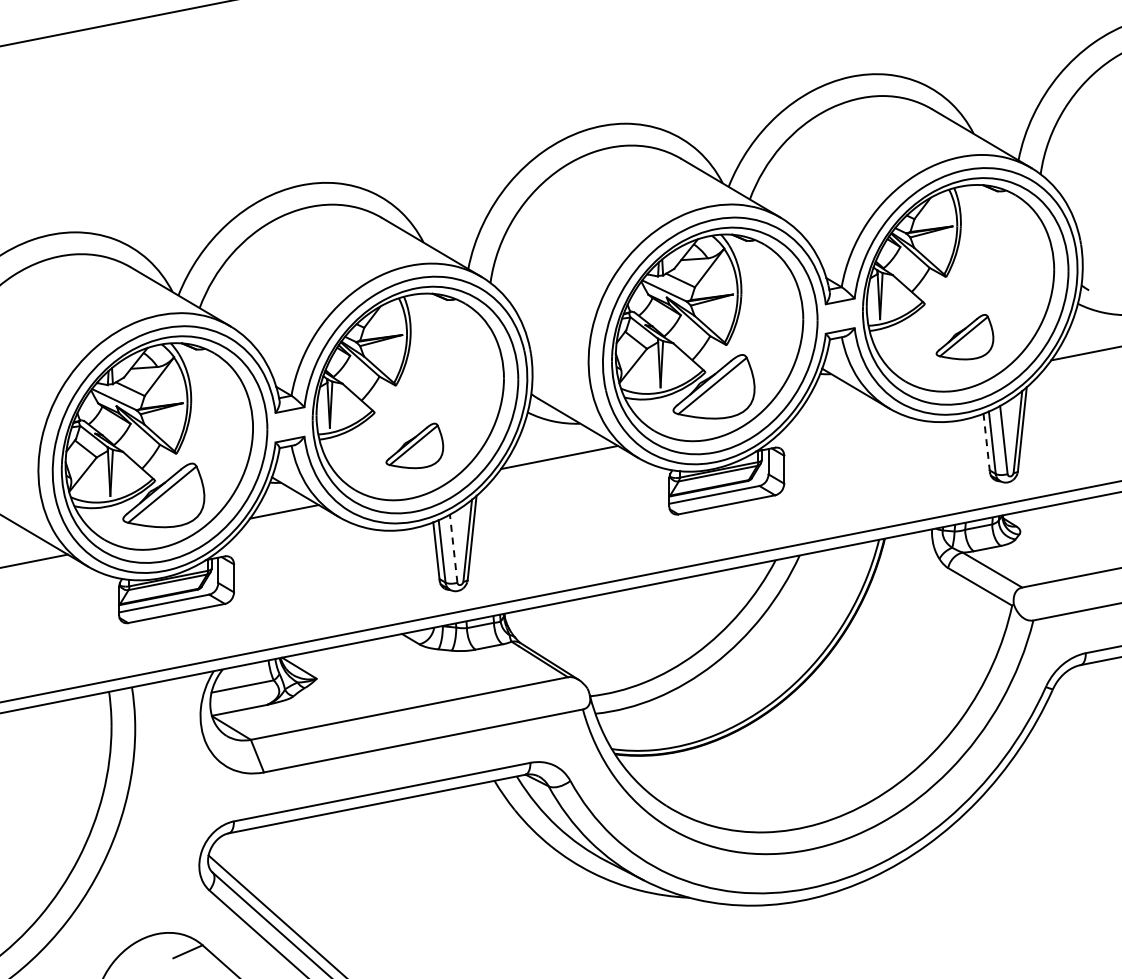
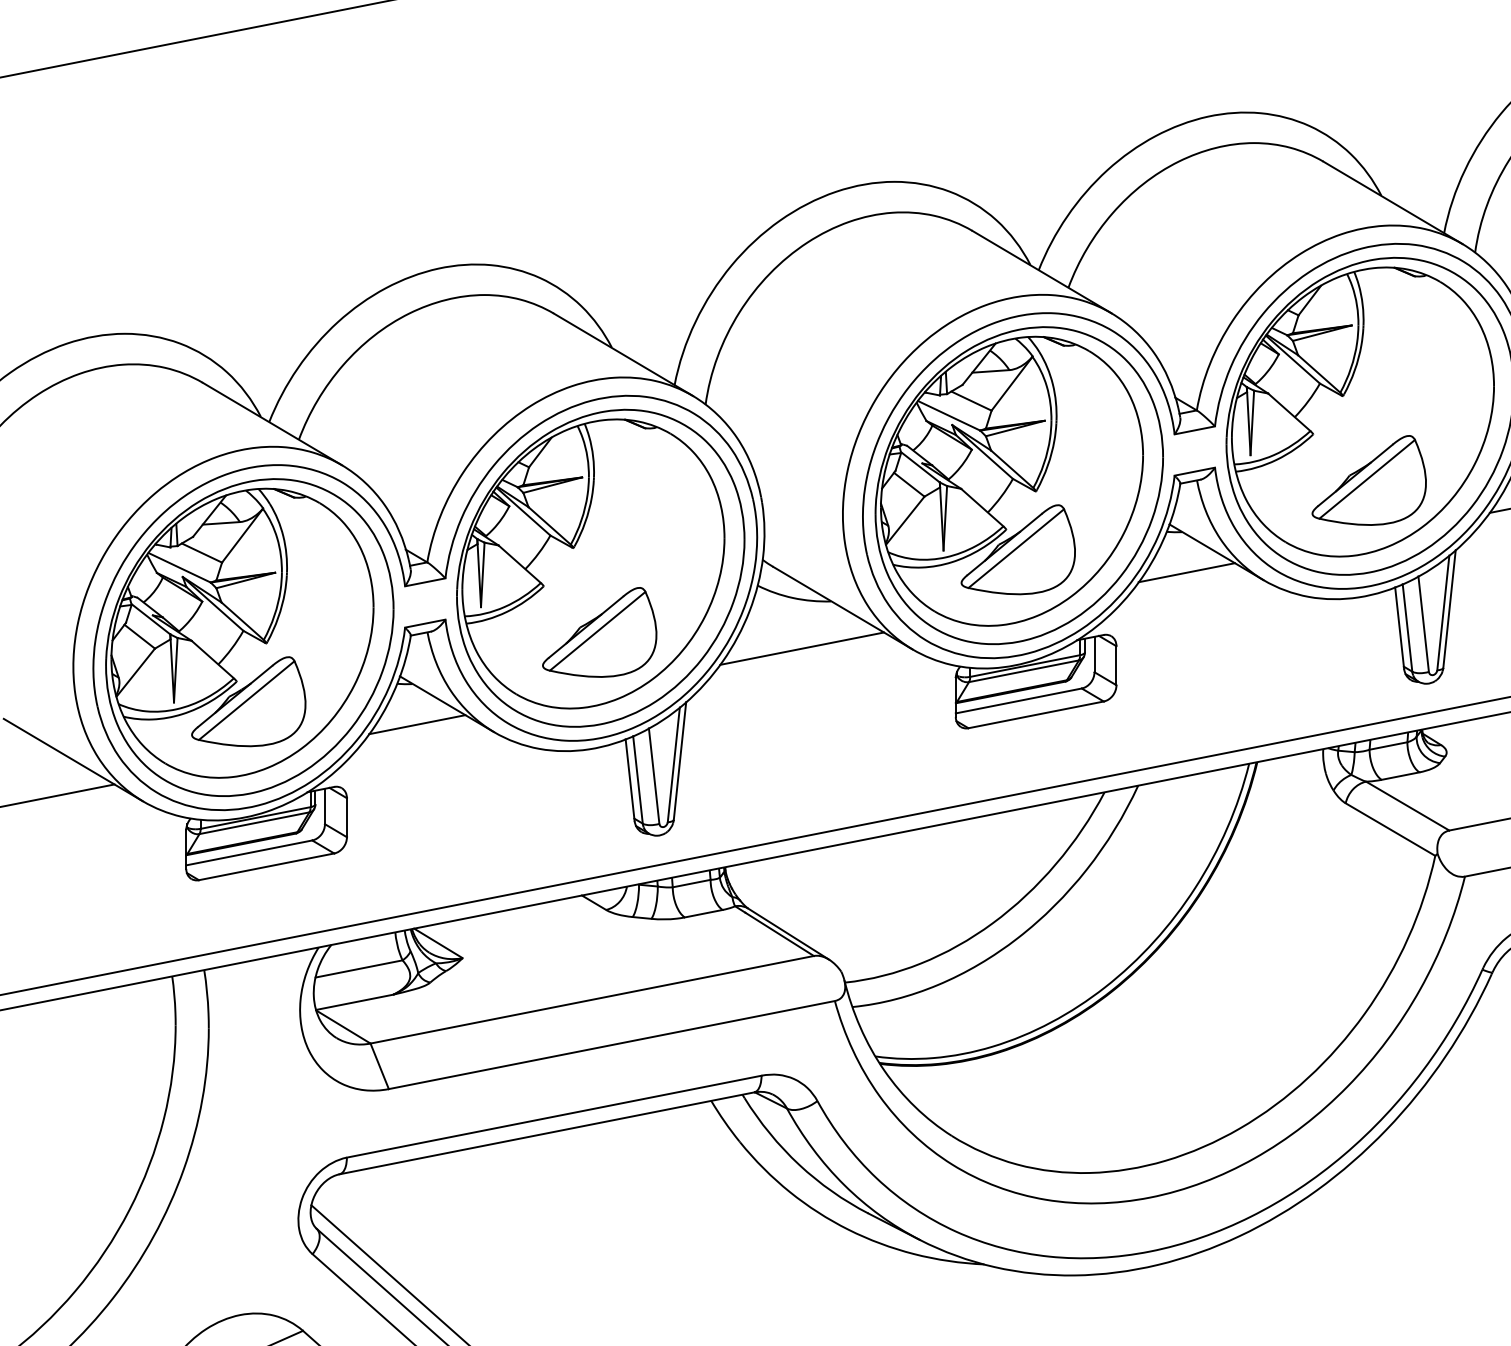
part: (964, 336) -> (1368, 479), size x1.43
line: (834, 403) -> (1186, 573), added
line: (986, 443) -> (1399, 629), dashed -> solid
part: (414, 445) -> (599, 631), size x1.43
line: (453, 548) -> (653, 775), dashed -> solid

